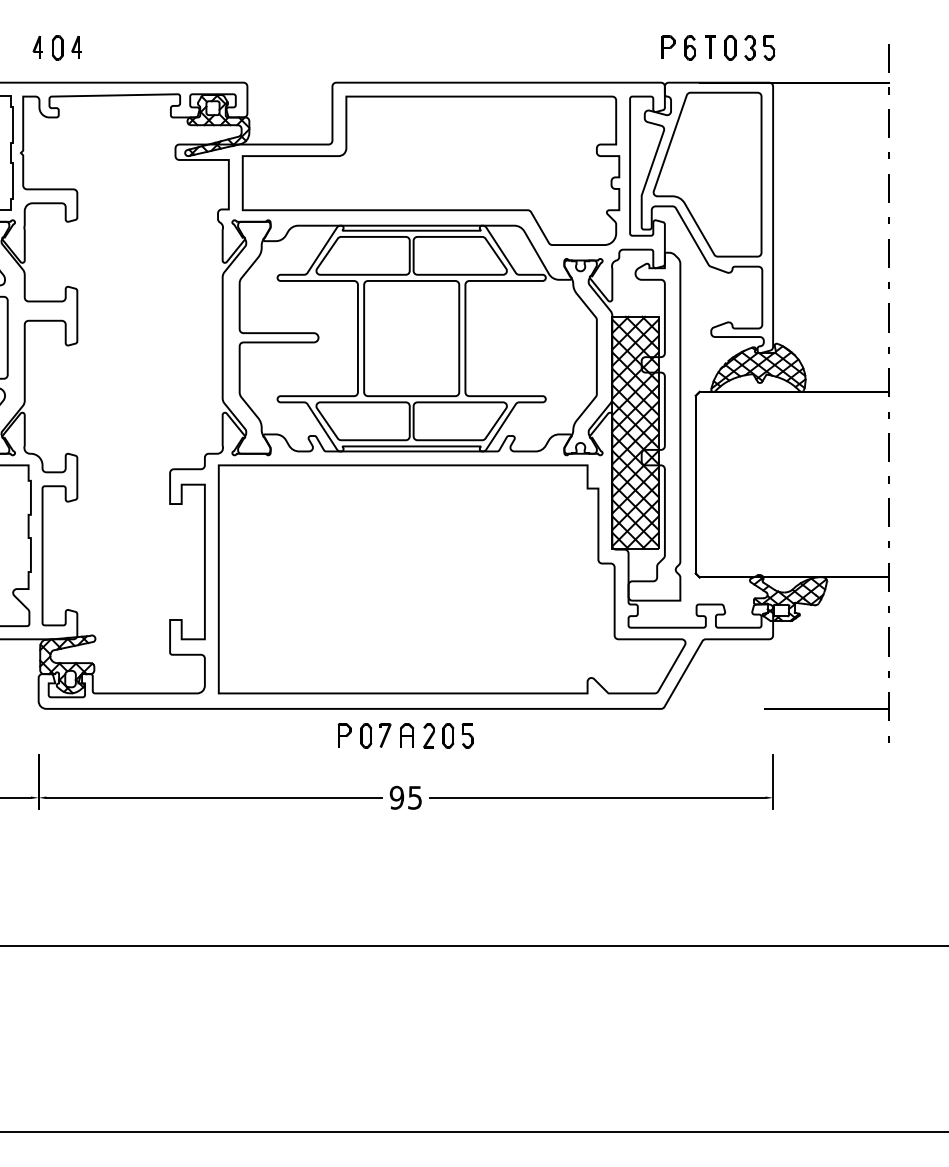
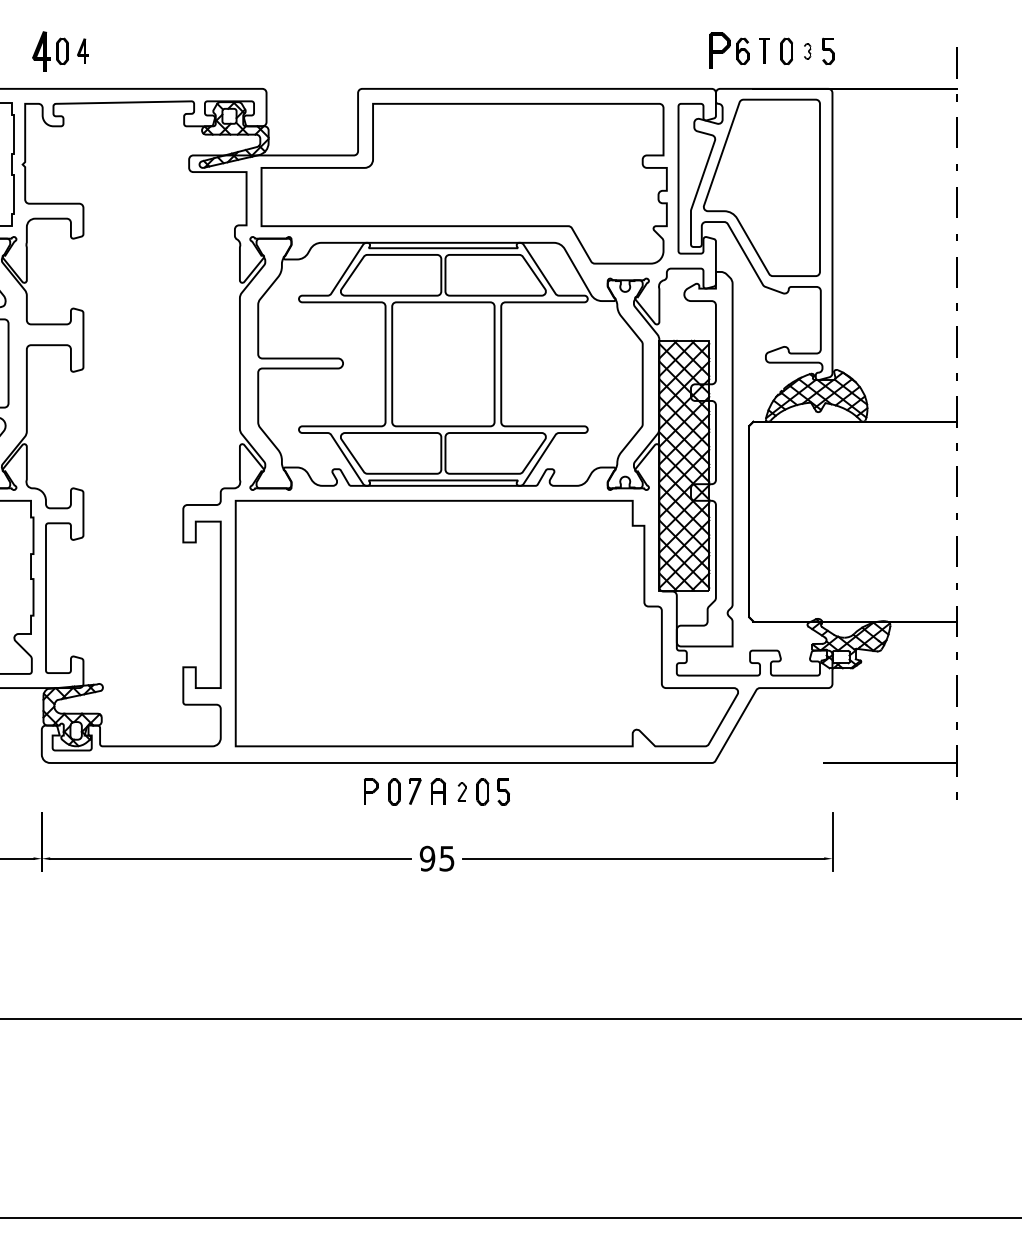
part: (37, 46) -> (40, 49), size x1.6
part: (668, 46) -> (719, 49), size x1.4
part: (749, 47) -> (807, 50), size x0.6
part: (428, 735) -> (461, 791), size x0.7

